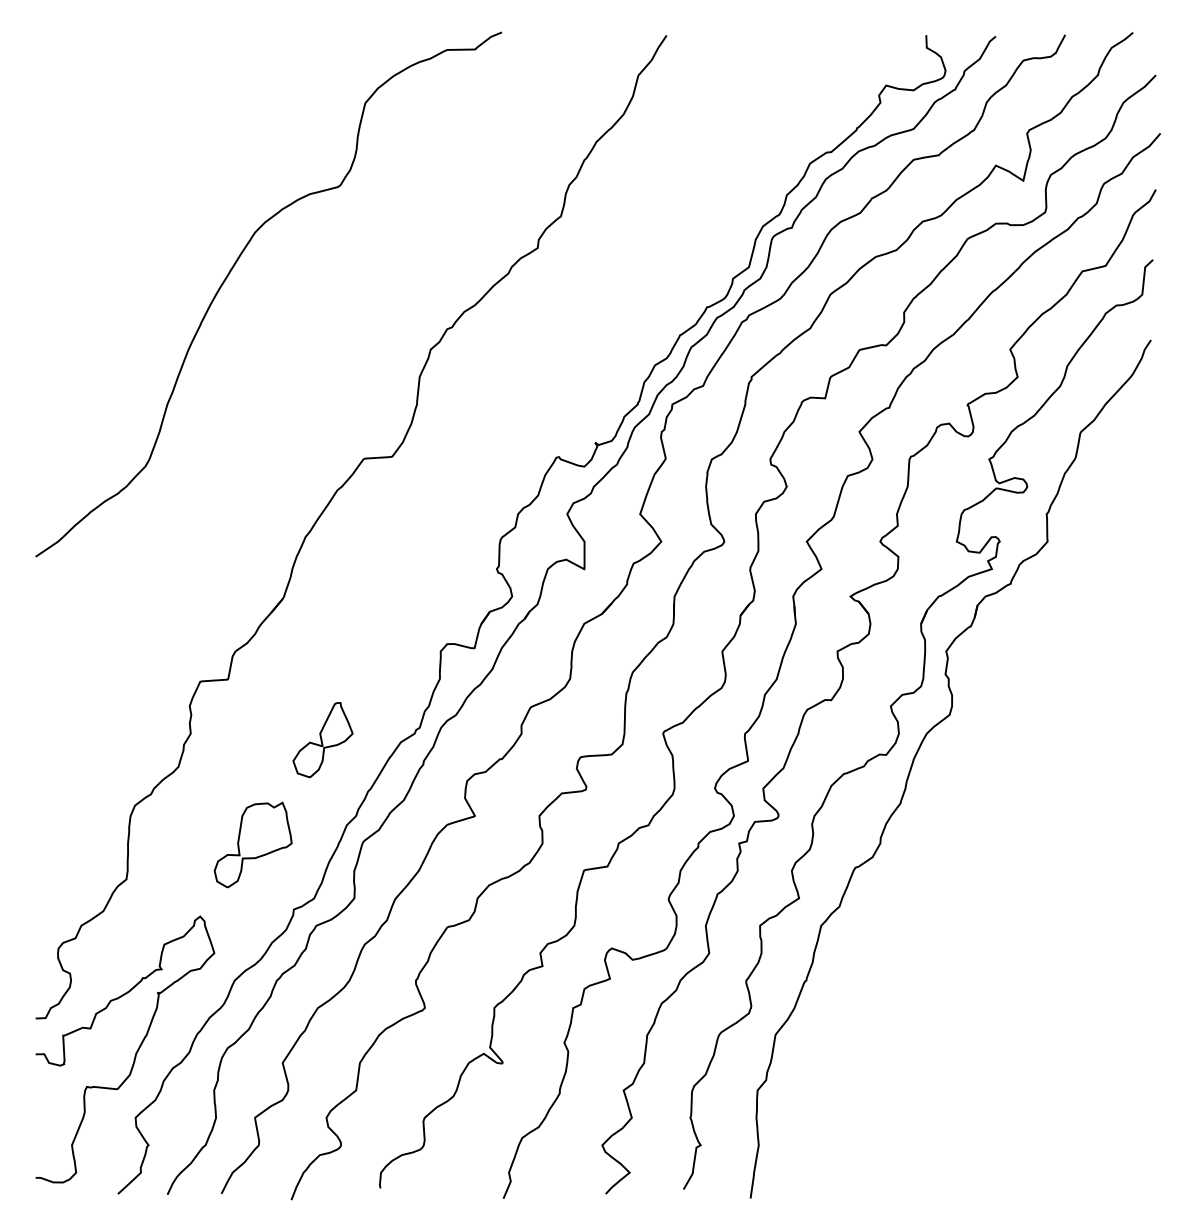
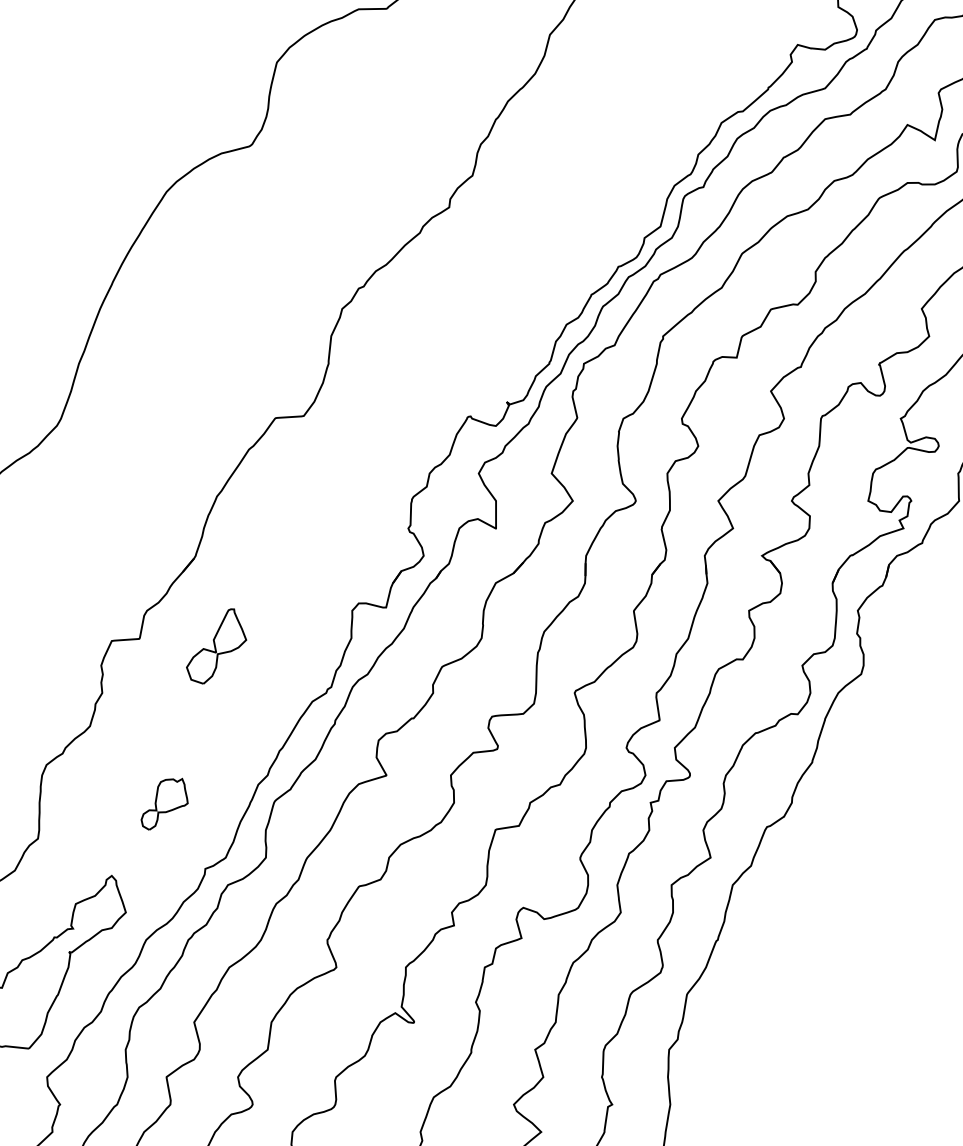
part: (322, 740) -> (216, 646), moved
part: (252, 844) -> (164, 803), size x0.6

